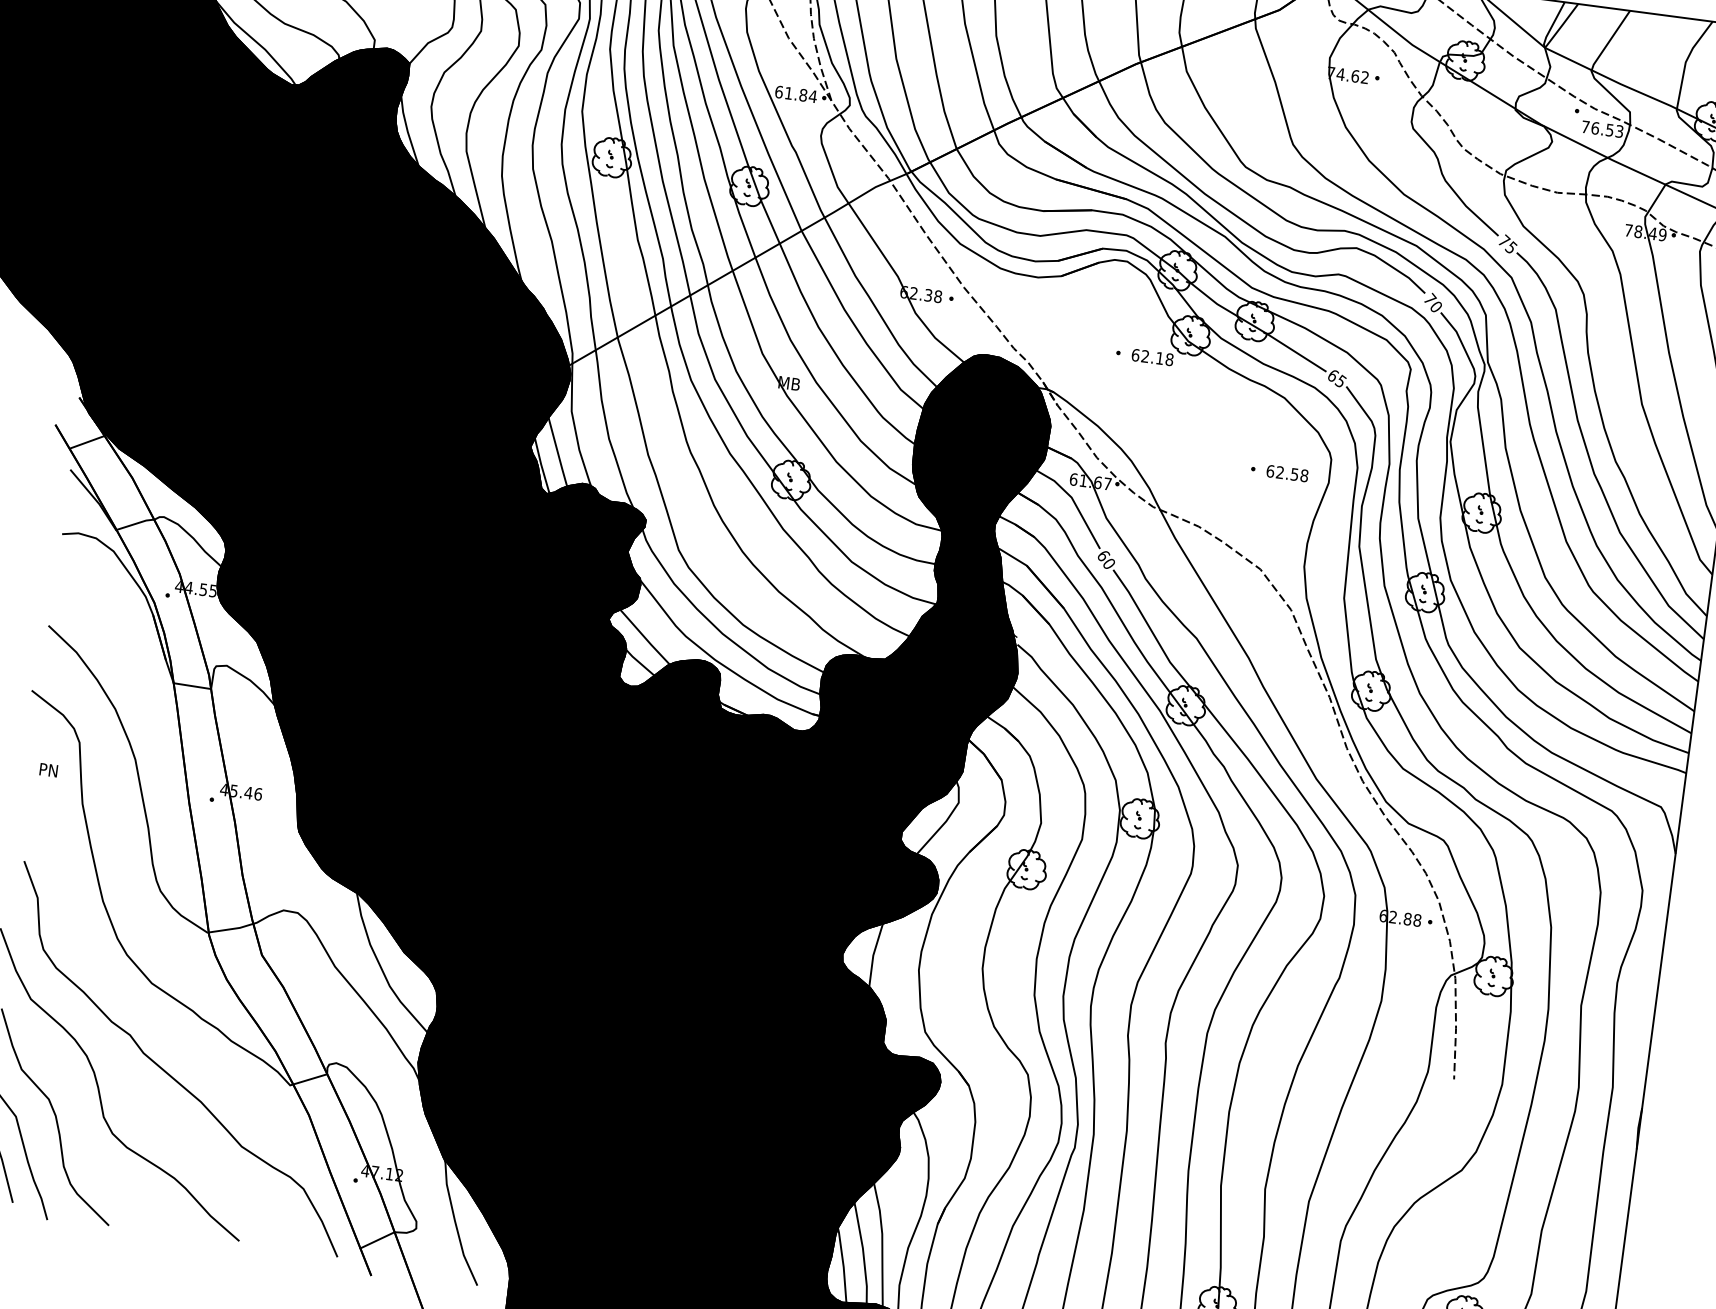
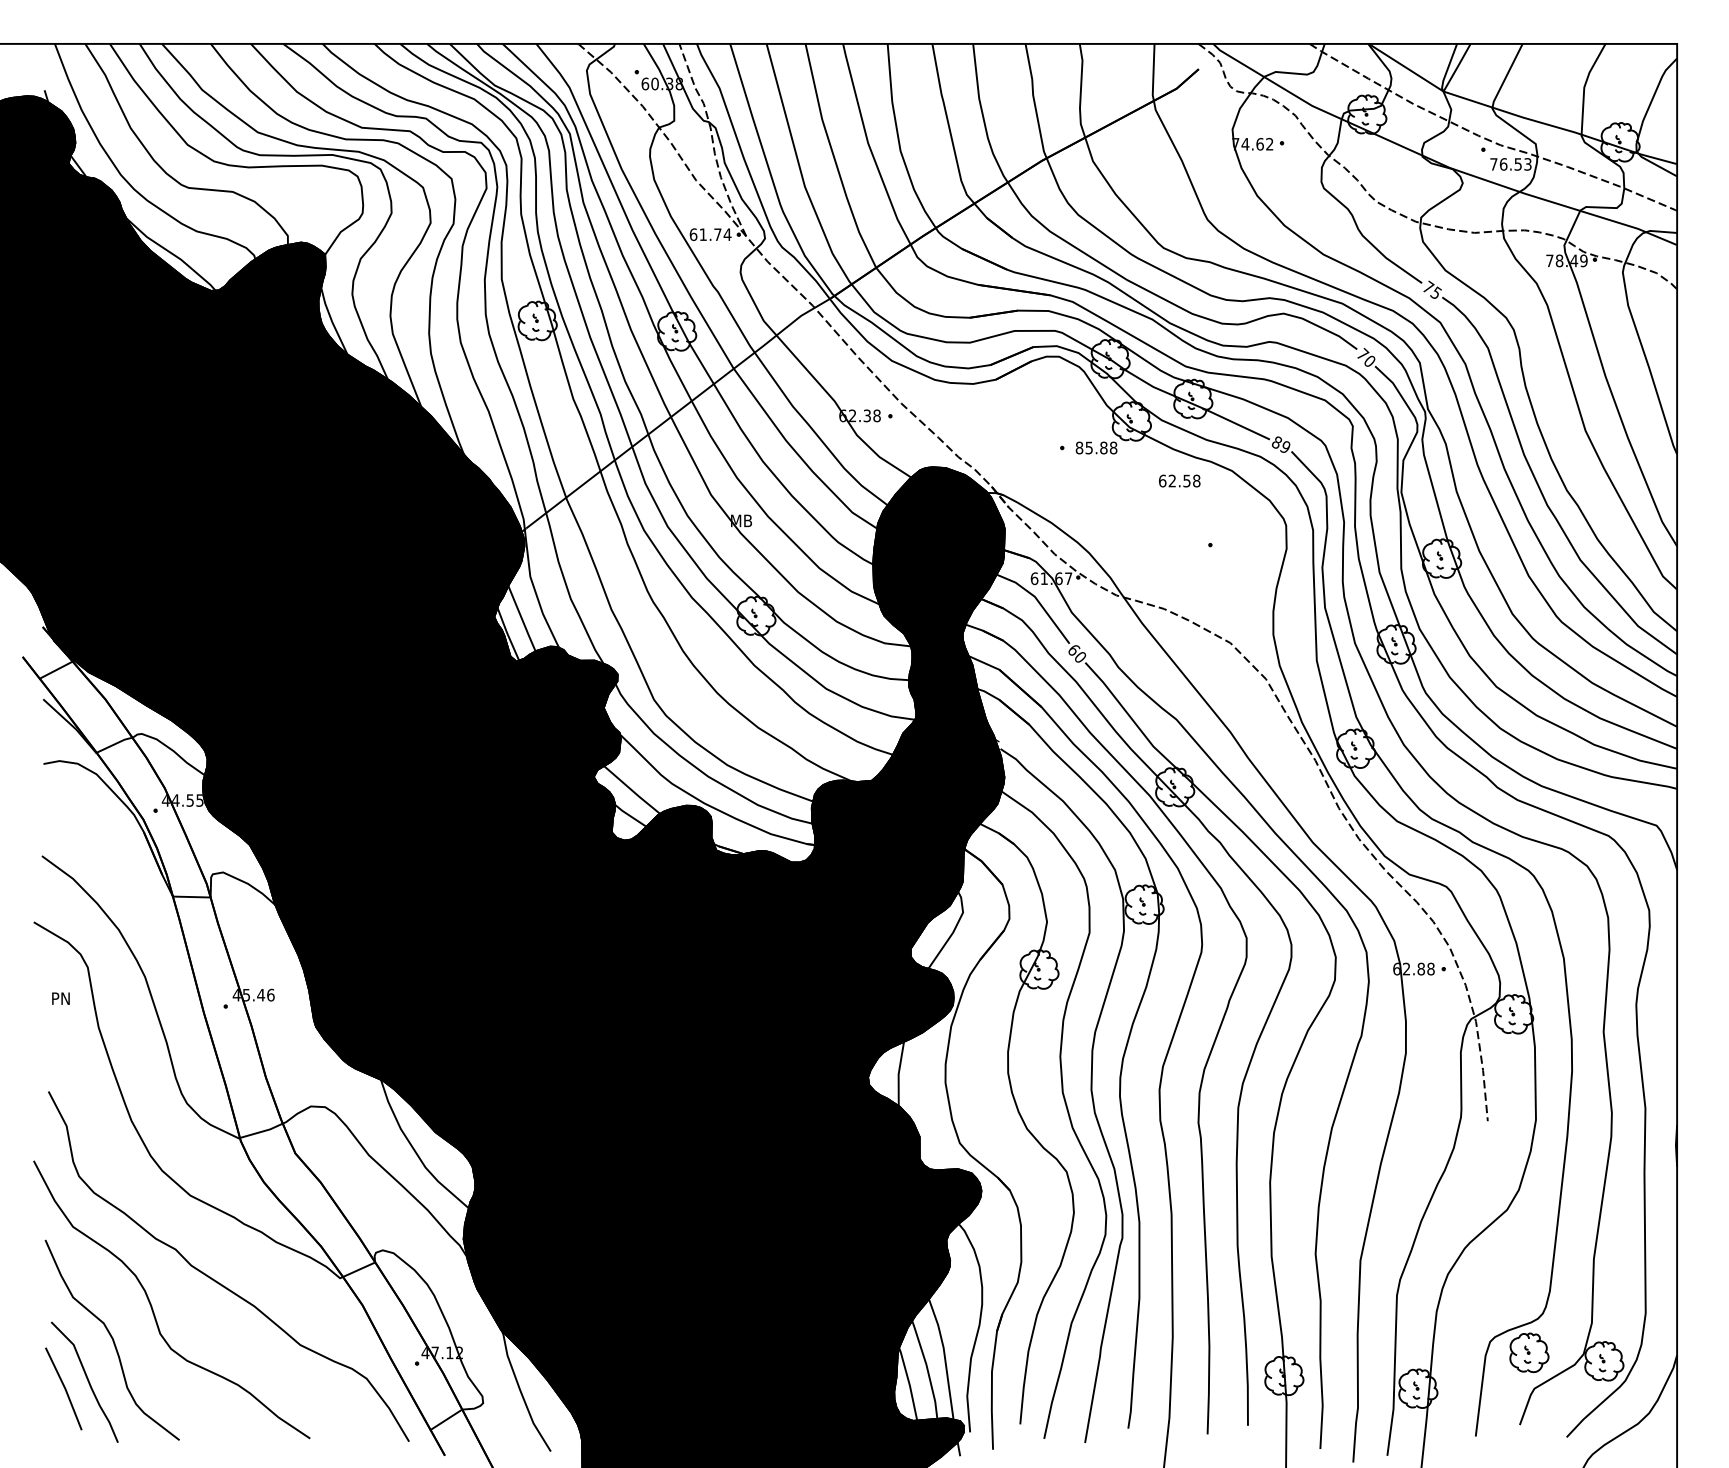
text: (803, 95) -> (717, 234), 61.84 -> 61.74
text: (1147, 356) -> (1091, 447), 62.18 -> 85.88
text: (1336, 378) -> (1280, 444), 65 -> 89
text: (1287, 473) -> (1179, 480), moved

